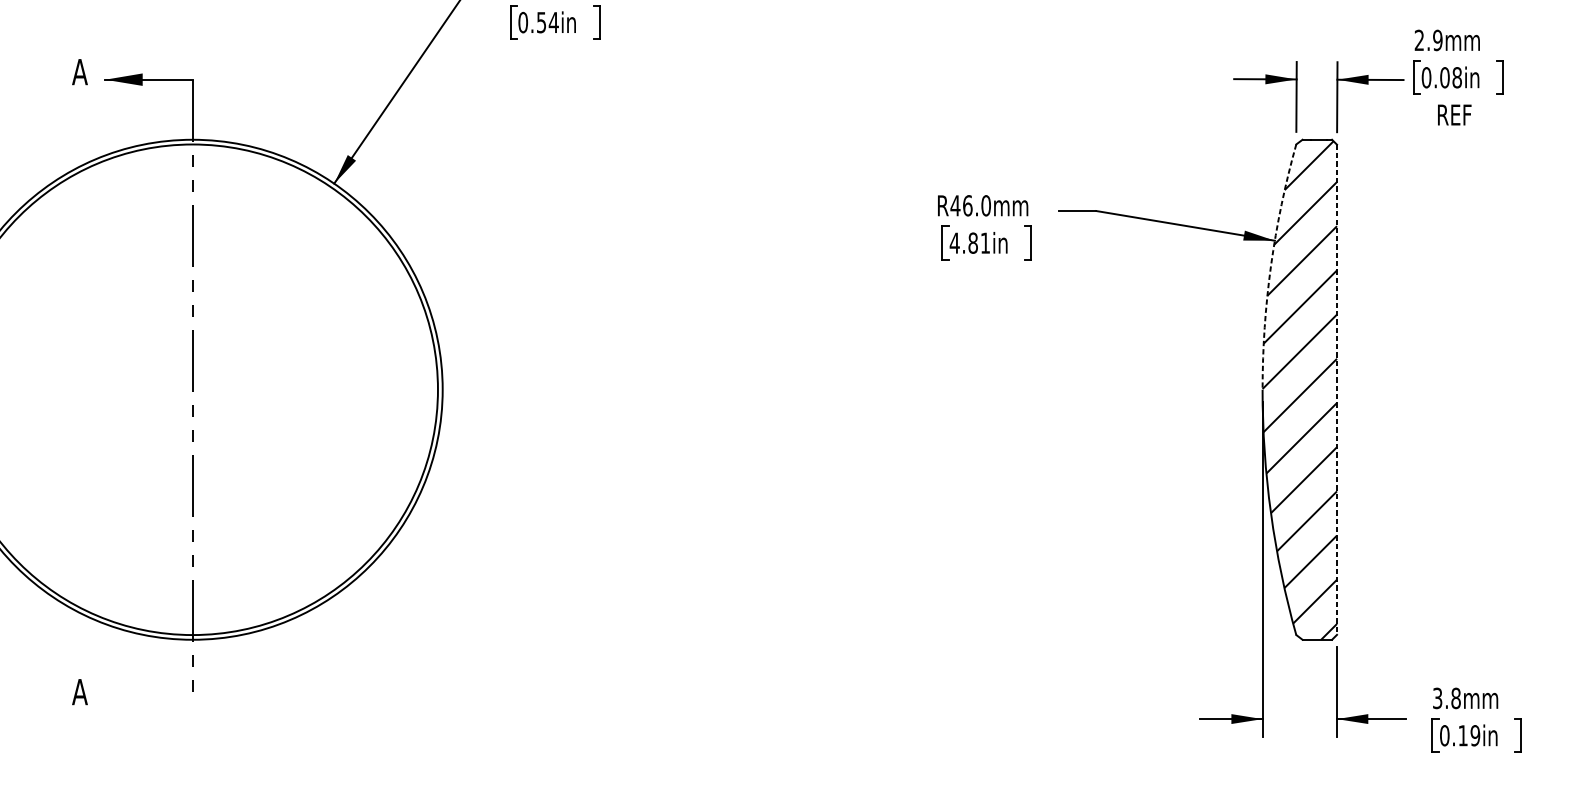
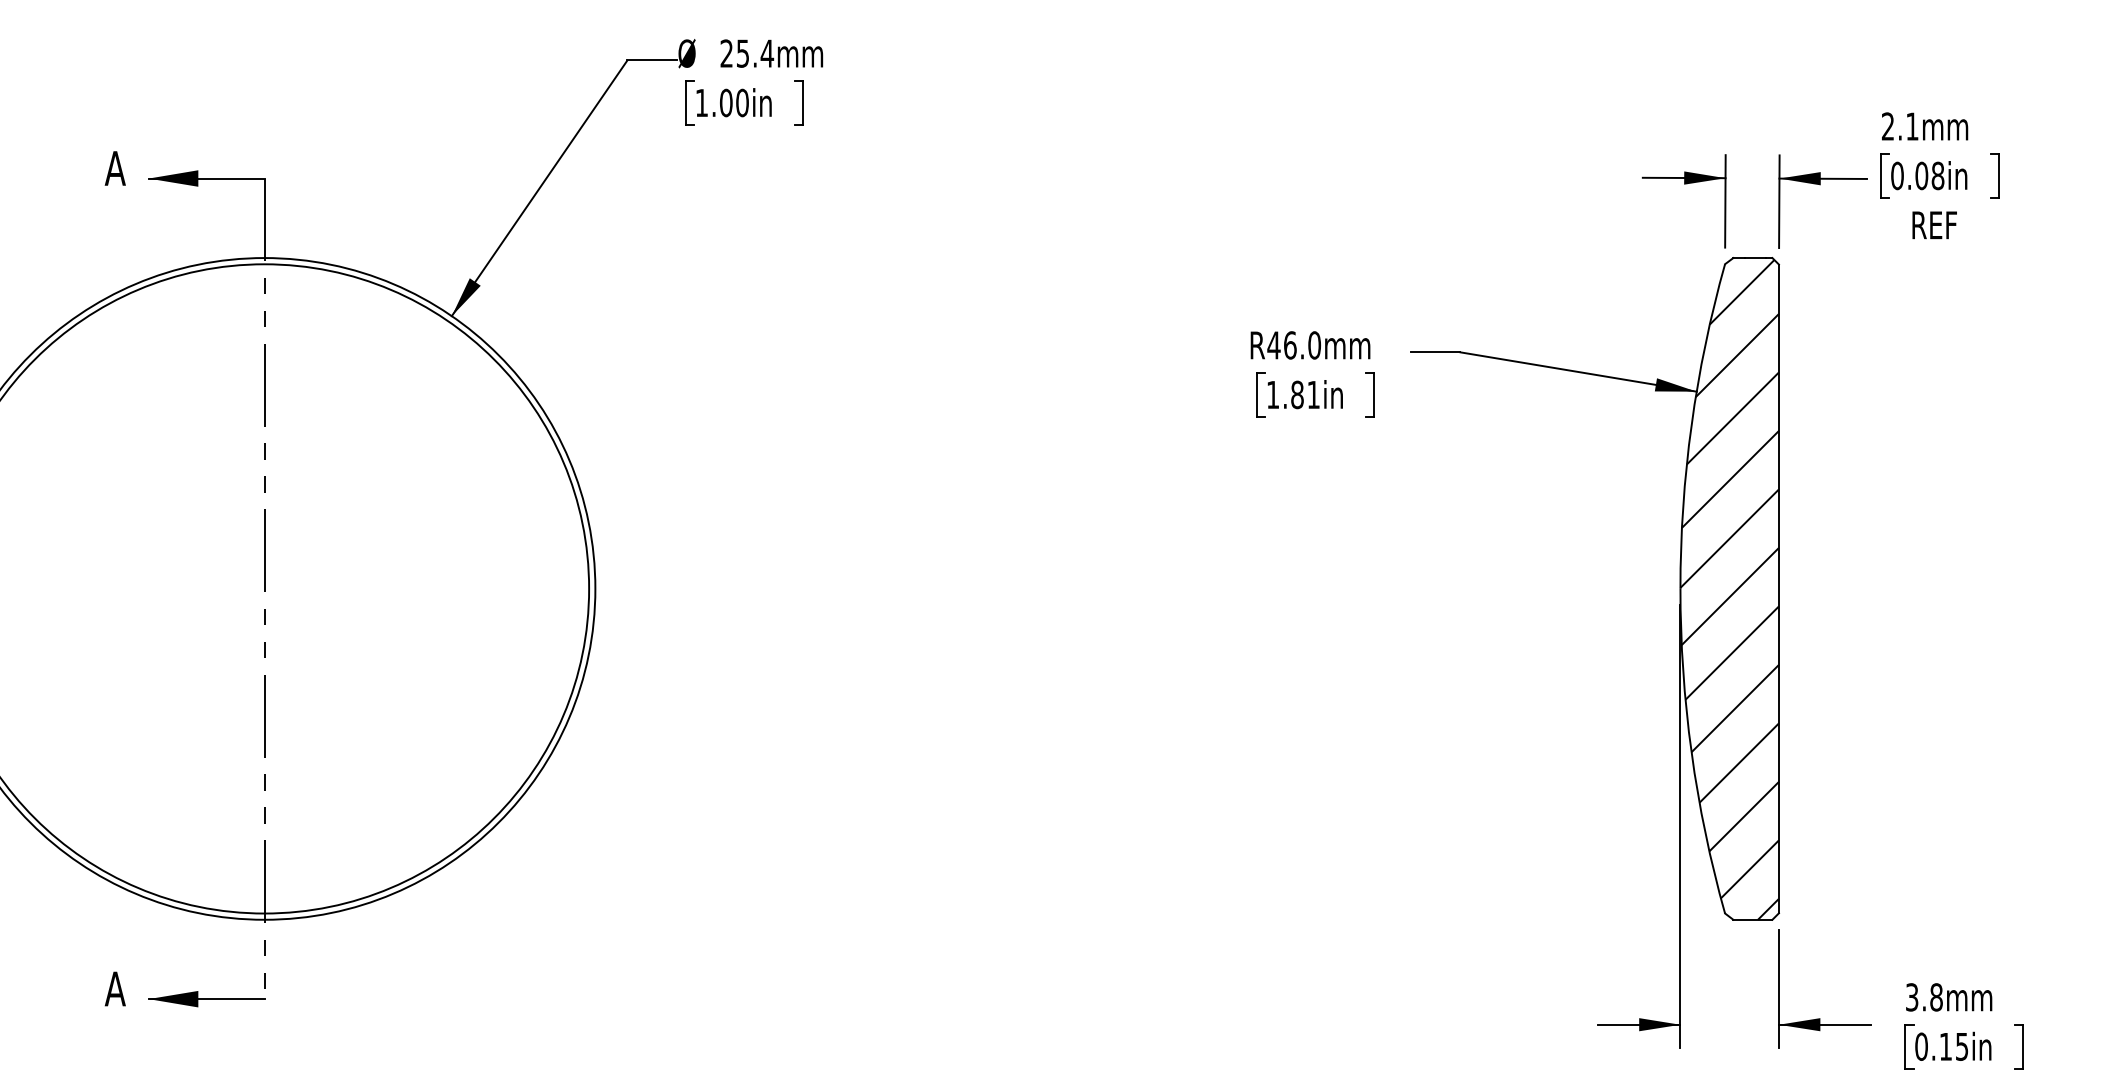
text: (538, 22) -> (722, 102), 0.54in -> 1.00in
text: (1437, 40) -> (1912, 126), 2.9mm -> 2.1mm
text: (954, 242) -> (1272, 394), 4.81in -> 1.81in
arc: (1270, 266) -> (1691, 425), dashed -> solid
line: (1336, 390) -> (1778, 589), dashed -> solid
part: (148, 700) -> (206, 999), added
text: (1474, 735) -> (1961, 1046), 0.19in -> 0.15in

